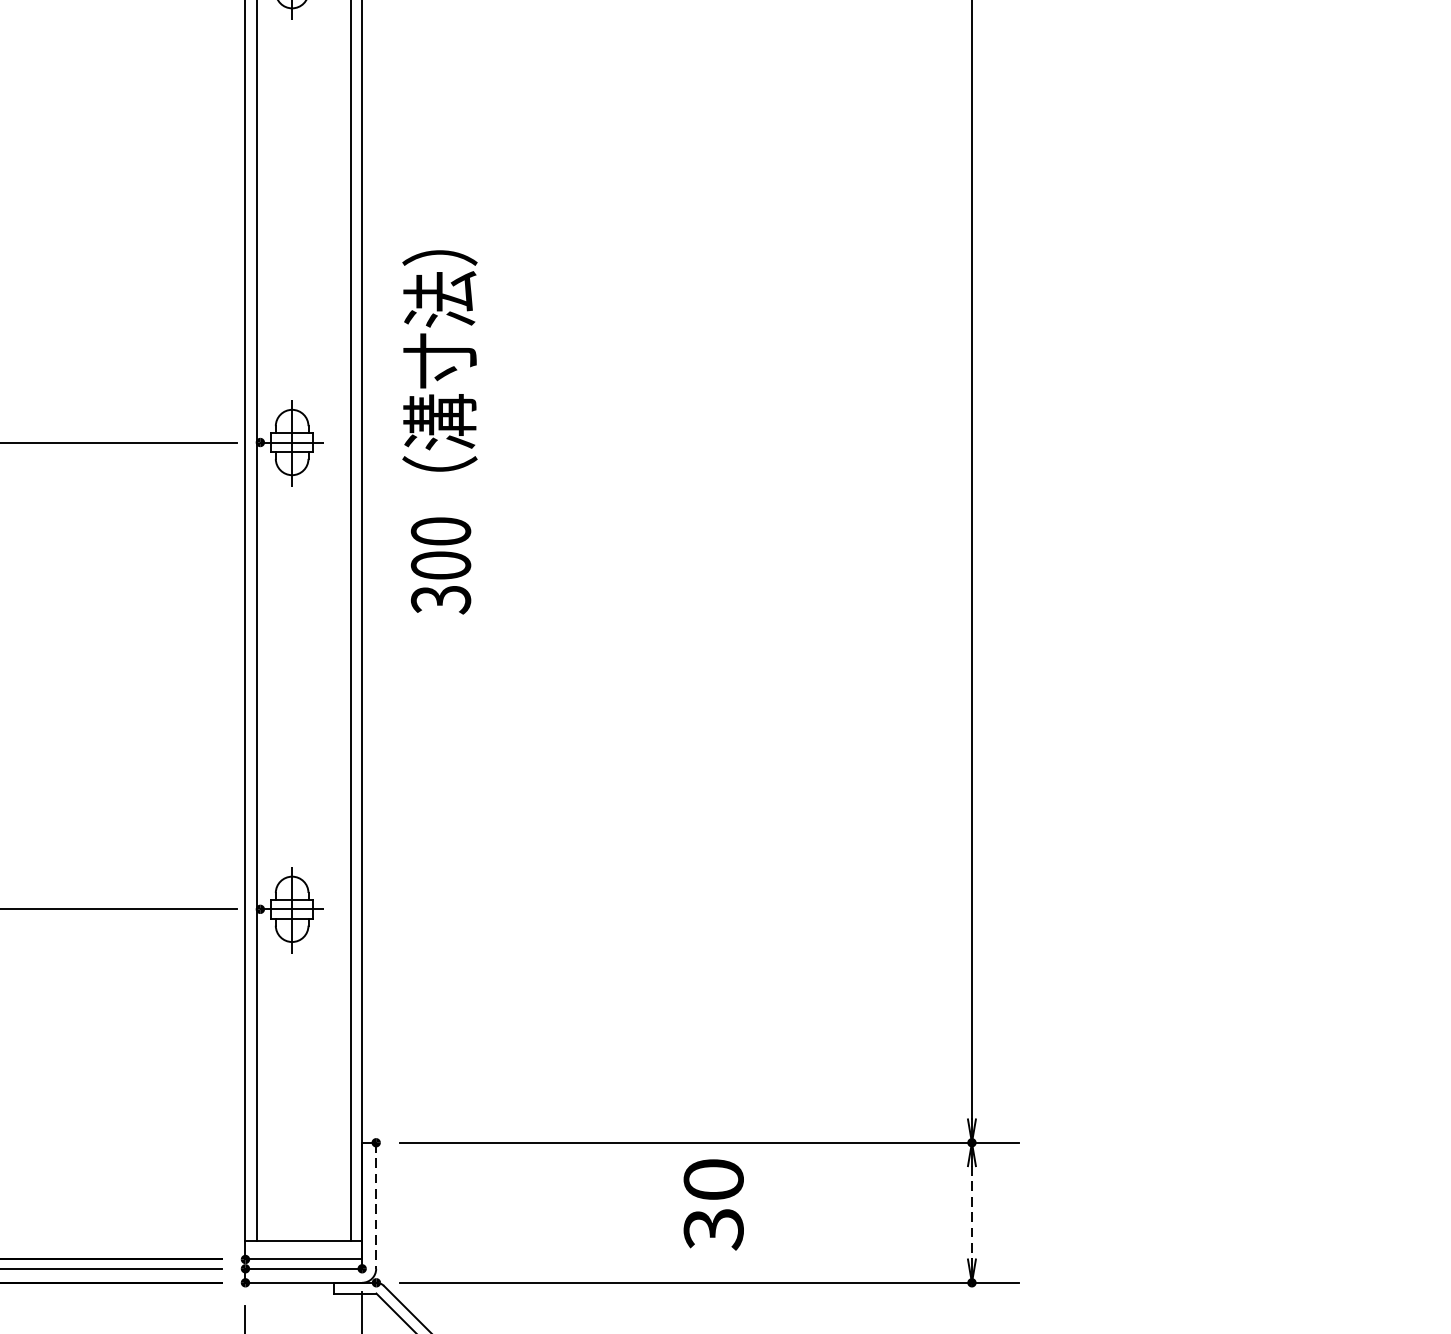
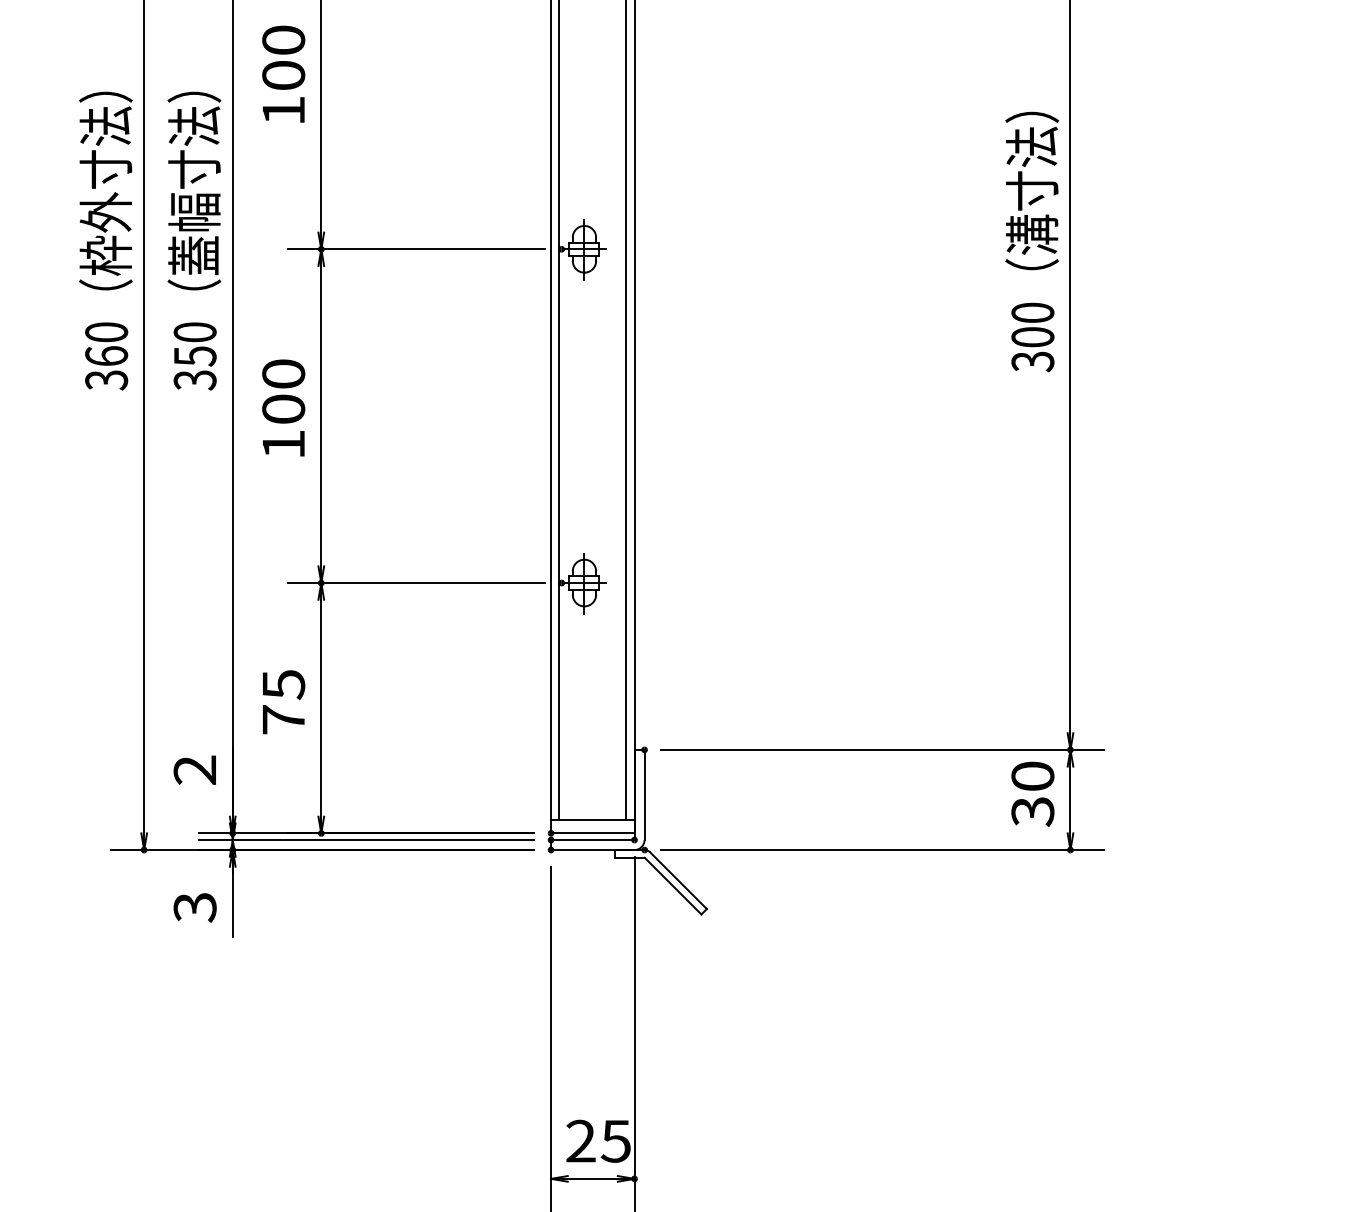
text: (439, 431) -> (1031, 241), moved
text: (713, 1203) -> (1032, 793), moved
line: (376, 1206) -> (644, 795), dashed -> solid
line: (971, 1213) -> (1070, 800), dashed -> solid

